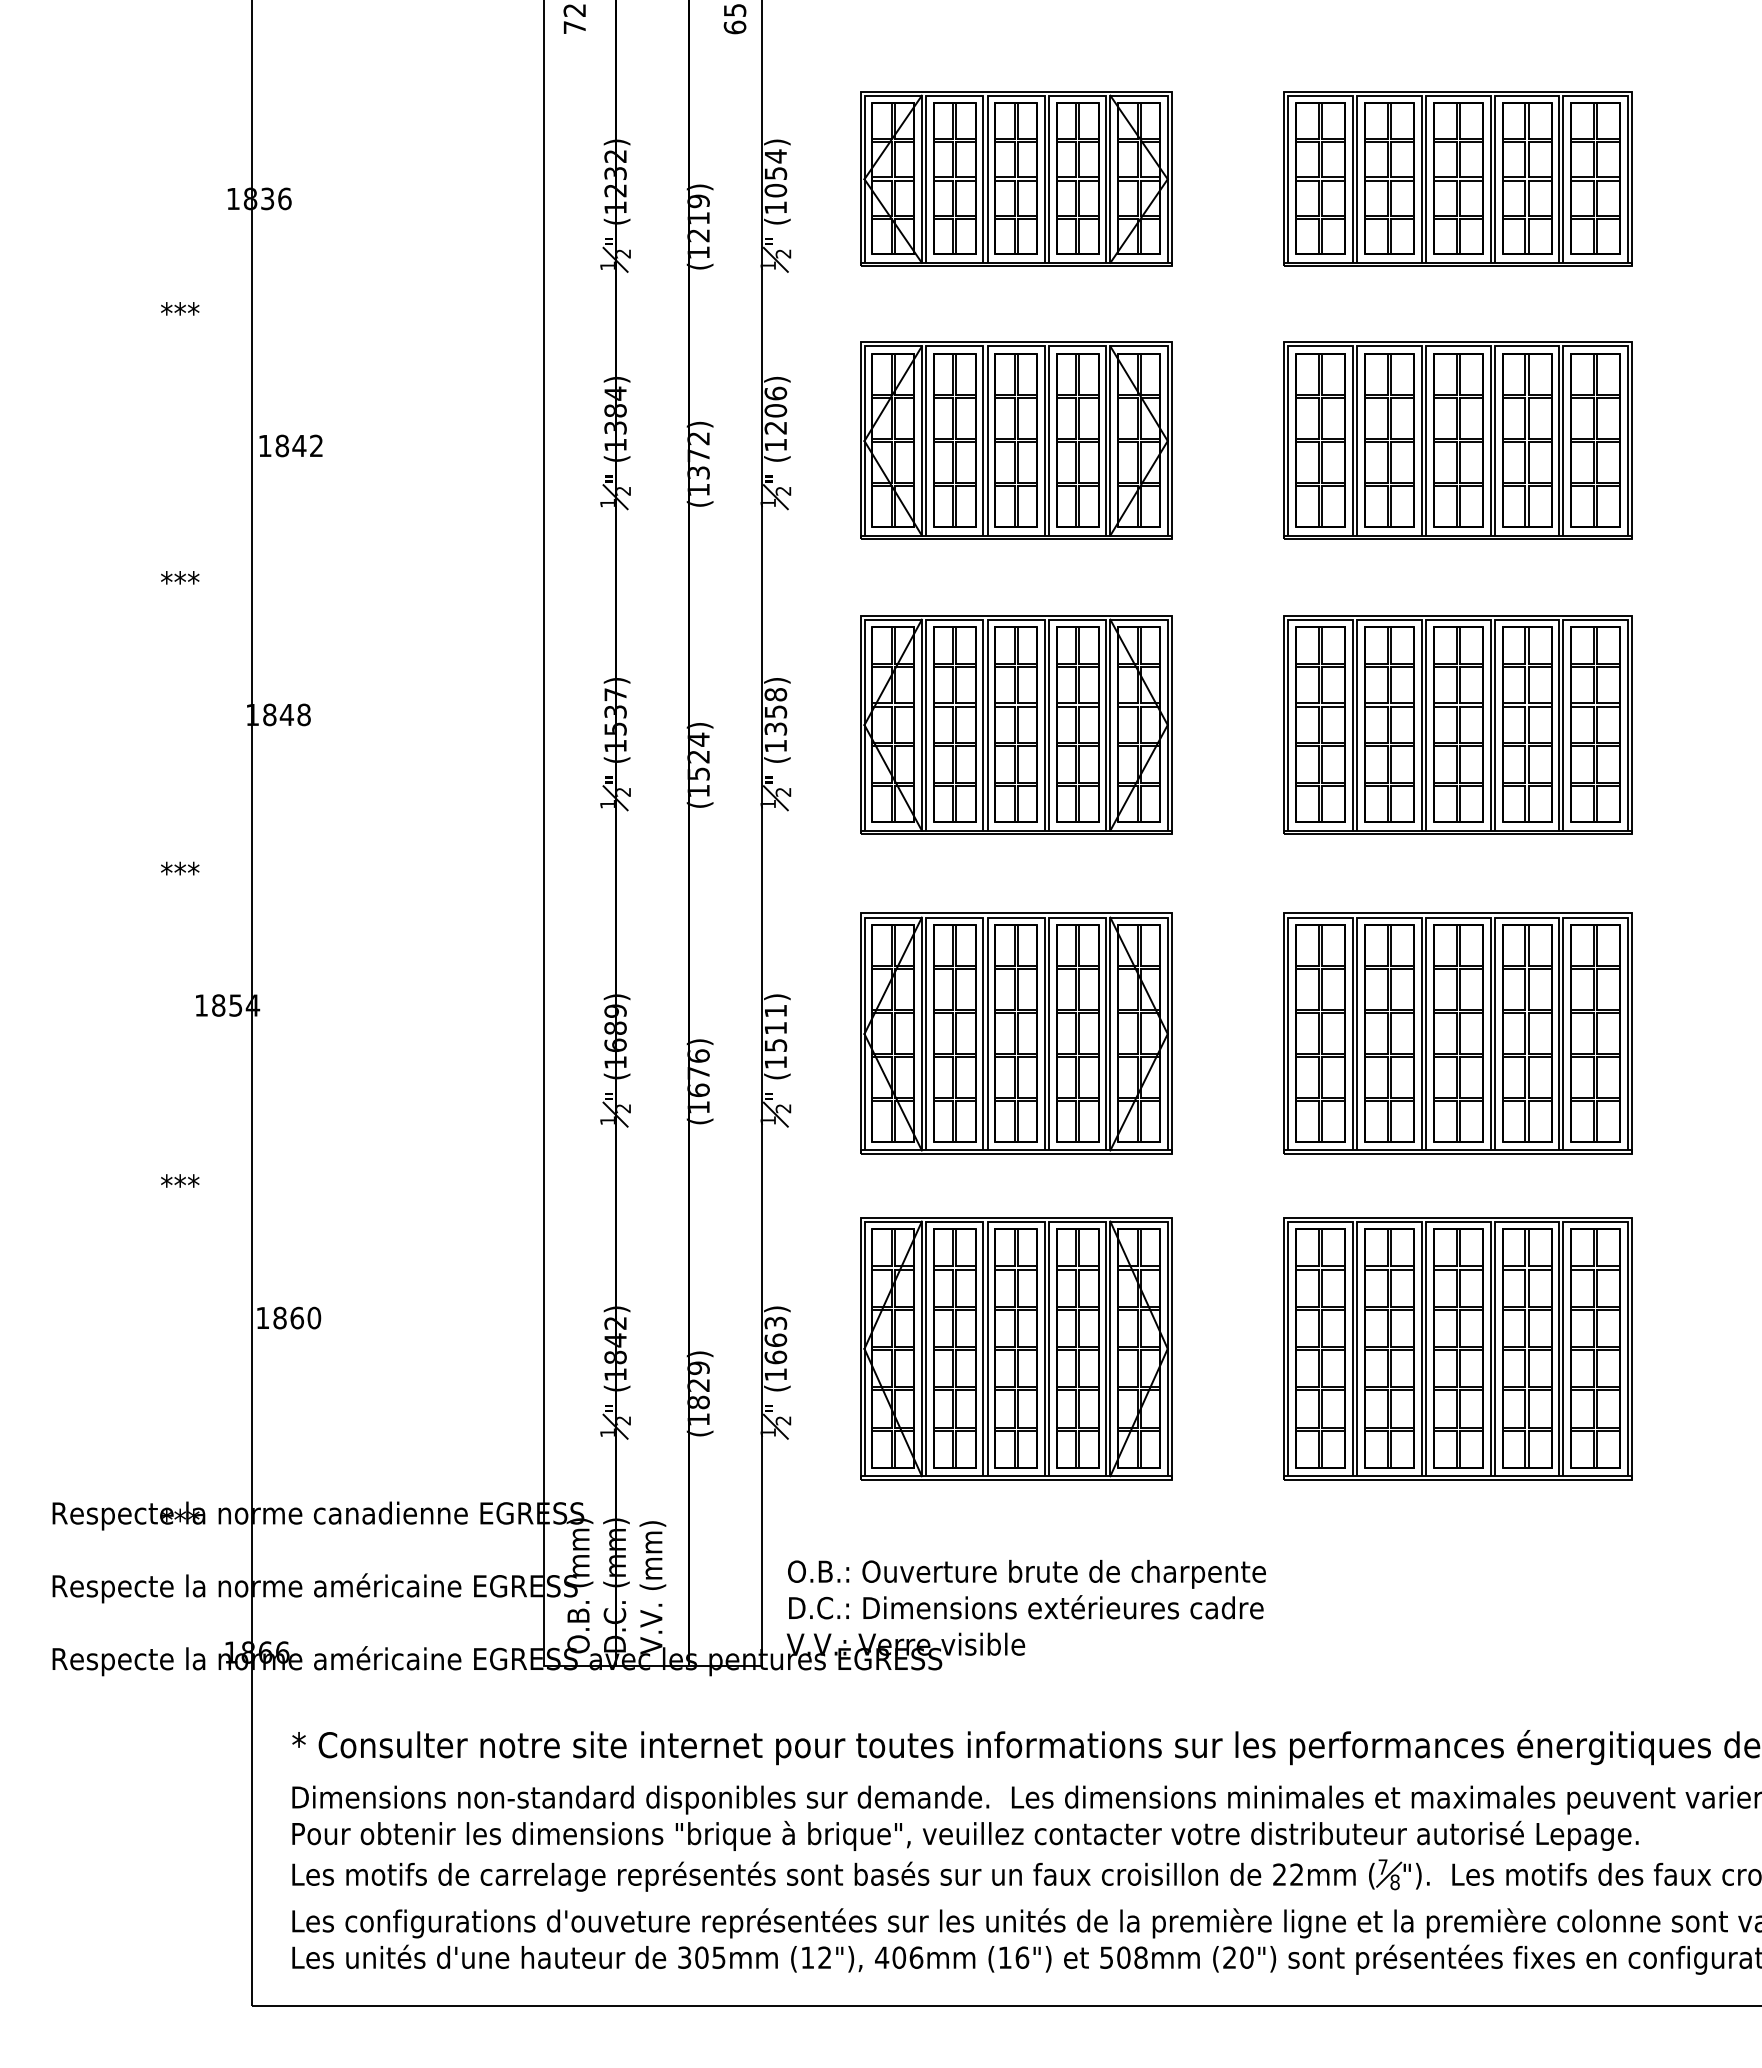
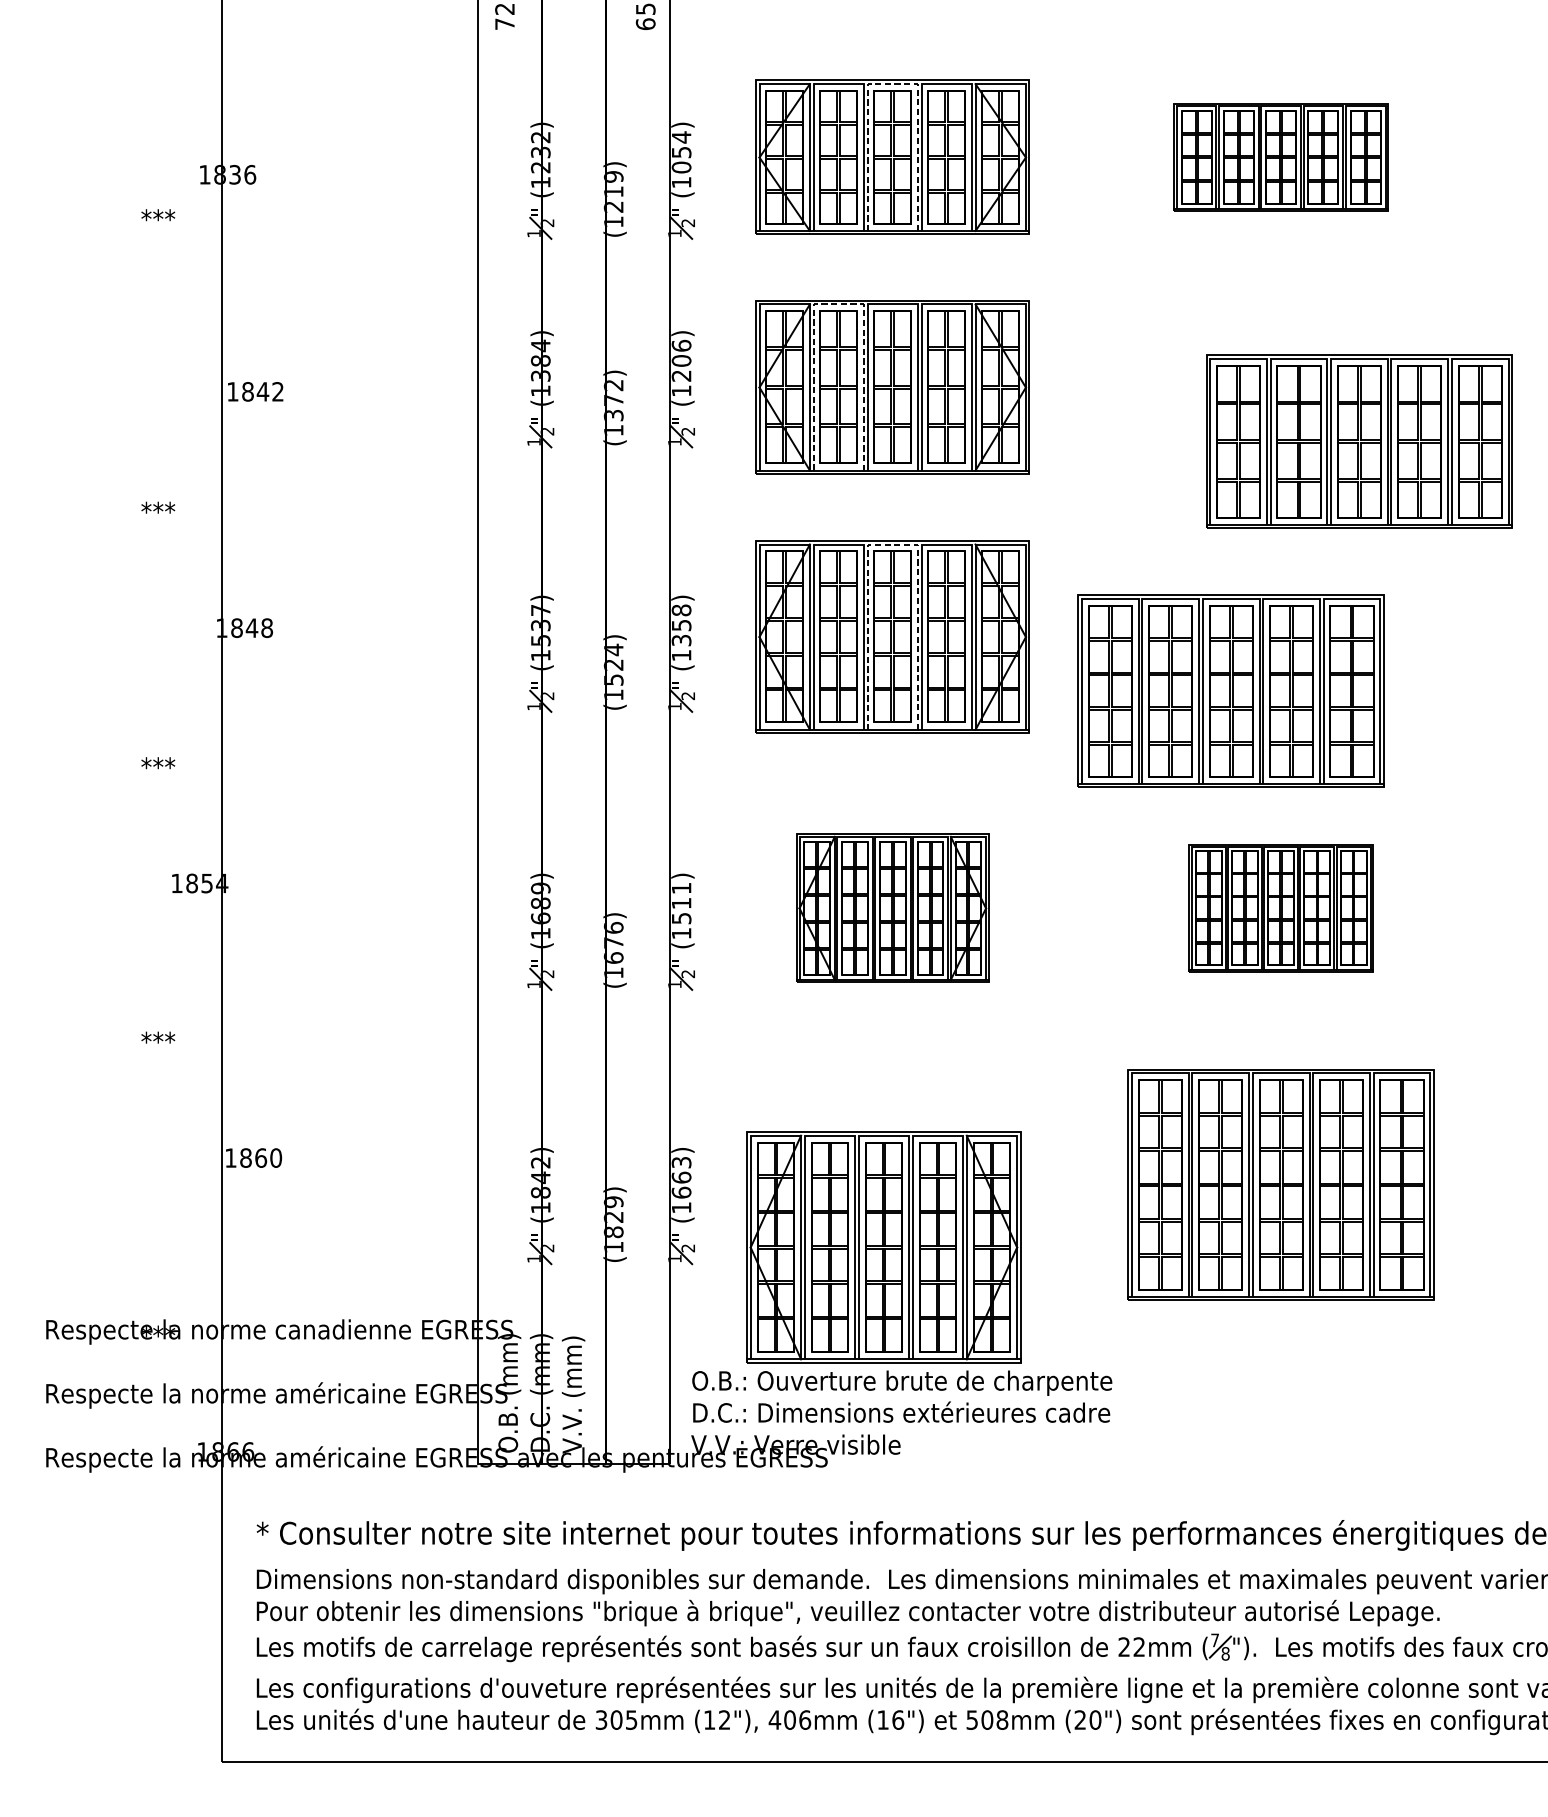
line: (1016, 95) -> (893, 83), solid -> dashed
part: (1457, 178) -> (1280, 156), size x0.7
text: (180, 308) -> (158, 214), moved
line: (954, 346) -> (838, 304), solid -> dashed
part: (1457, 440) -> (1358, 441), moved
line: (1016, 619) -> (893, 544), solid -> dashed
part: (1457, 724) -> (1230, 691), moved
part: (1016, 1033) -> (893, 908), size x0.7
part: (1457, 1033) -> (1280, 908), size x0.6
part: (1016, 1348) -> (884, 1247), moved

